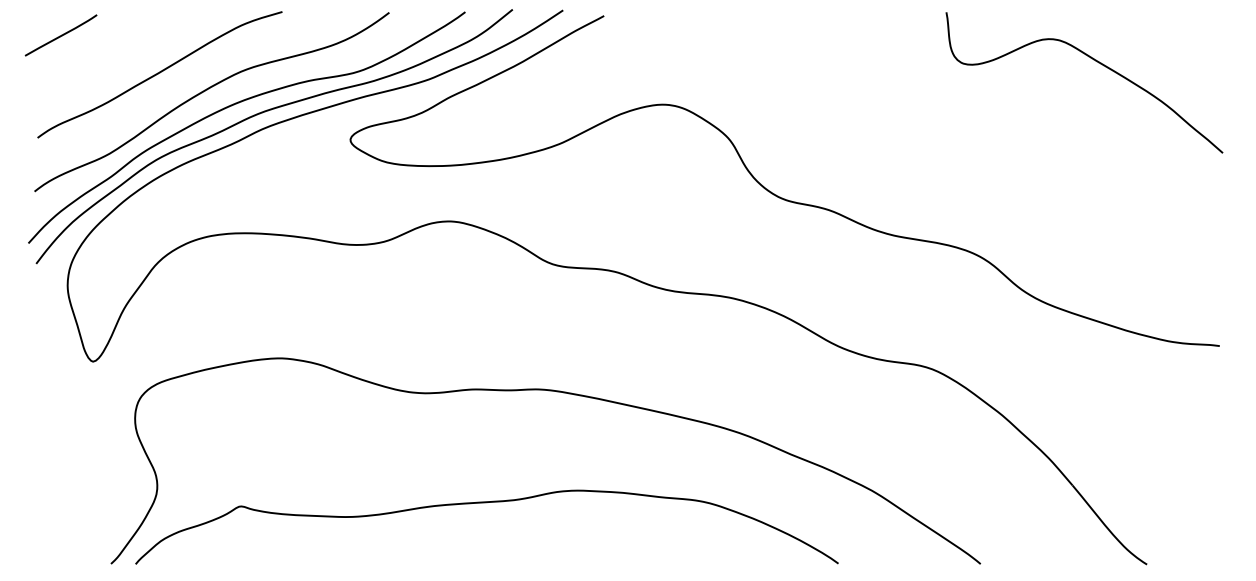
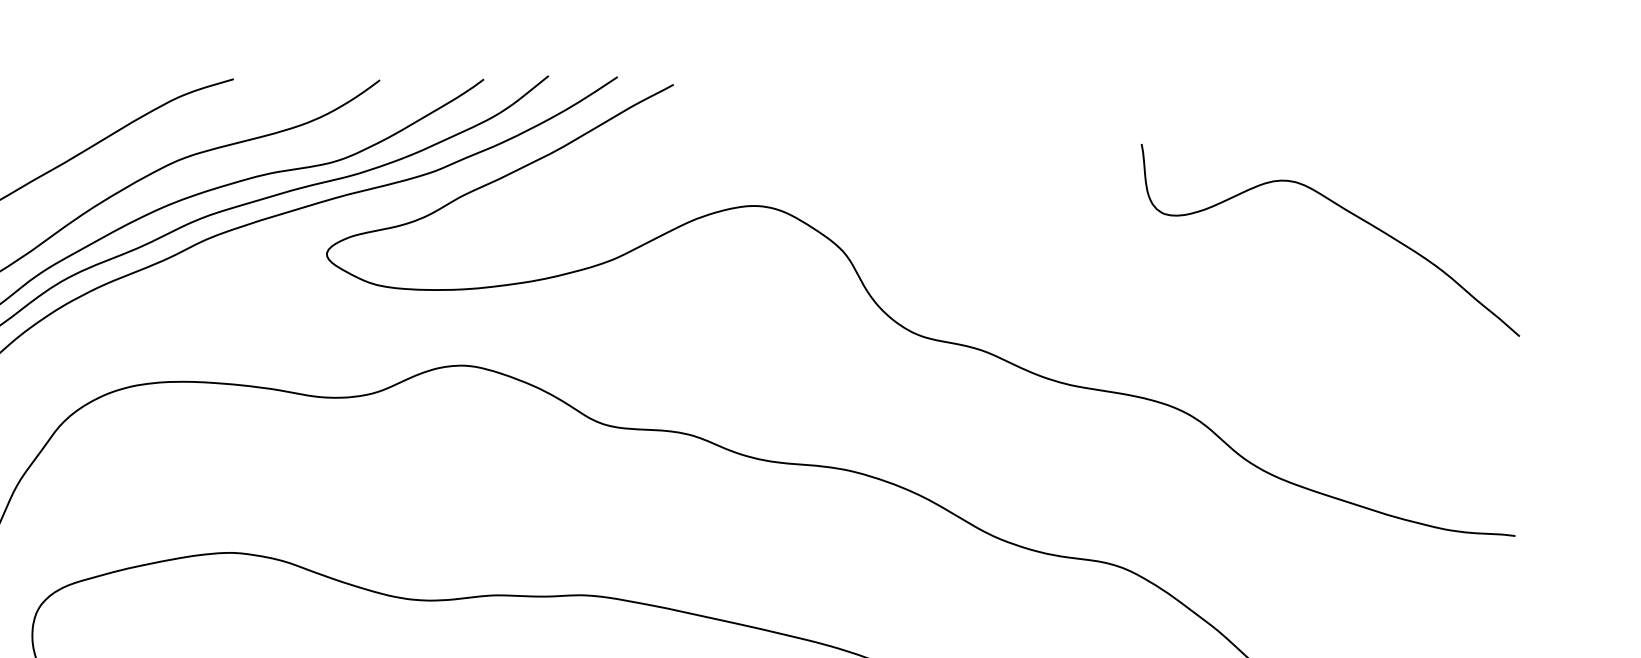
curve: (1098, 63) -> (1349, 213), moved

